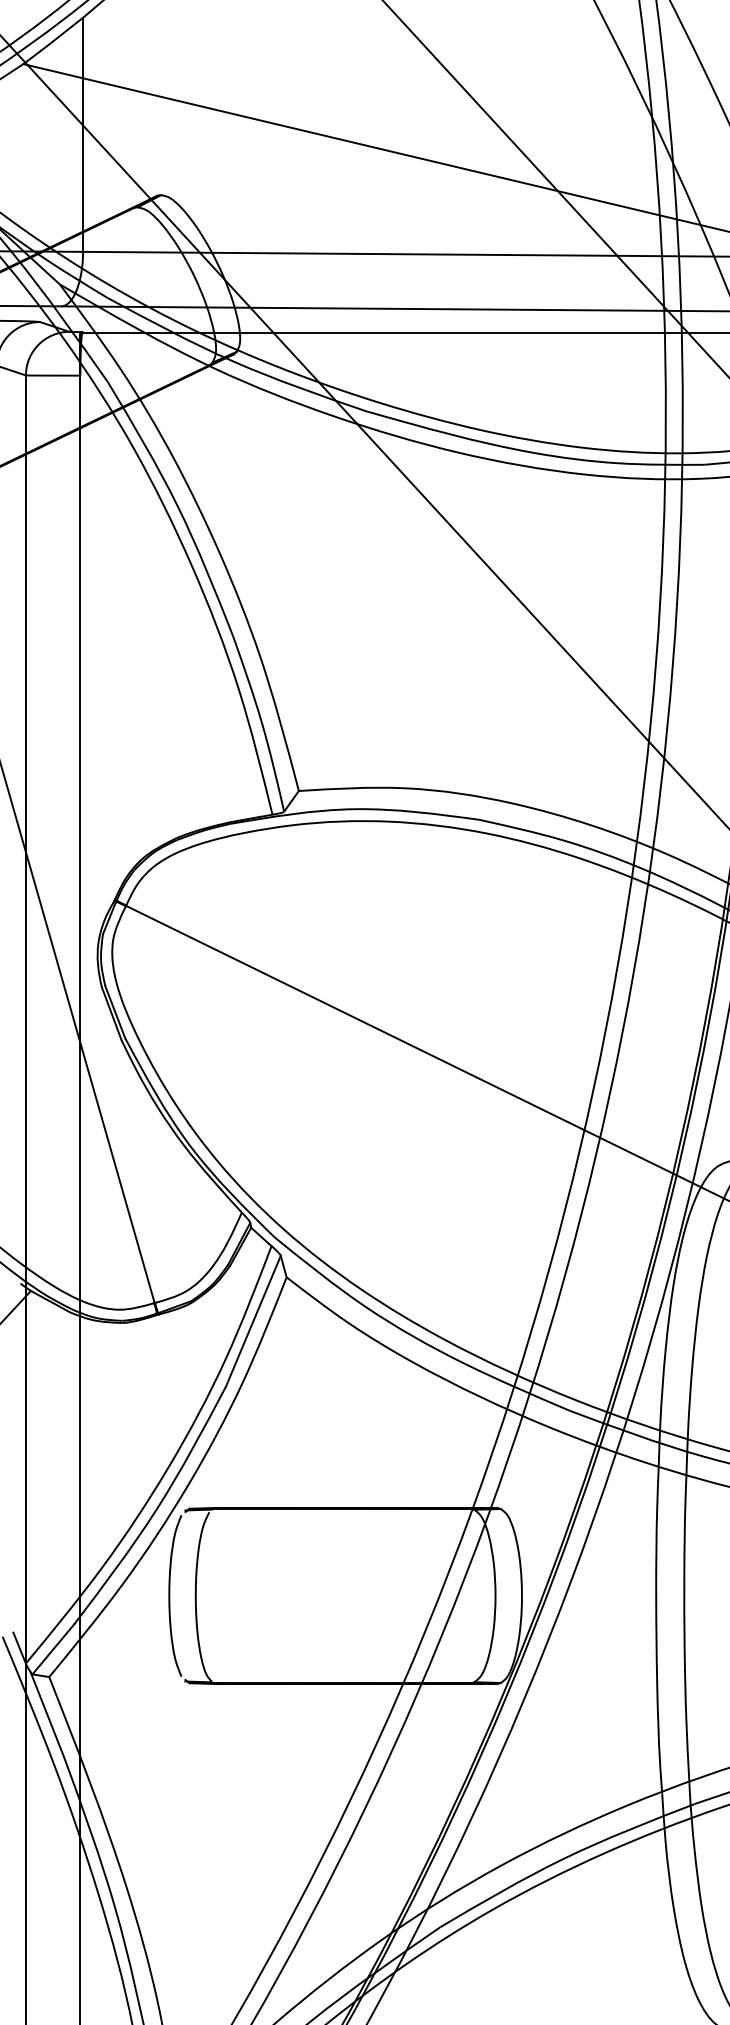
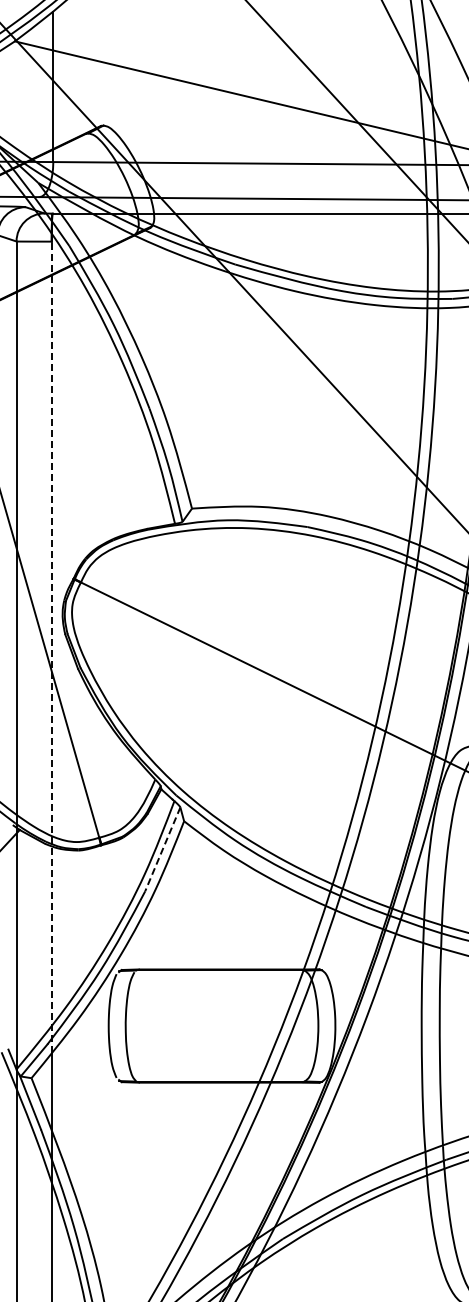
line: (80, 1007) -> (51, 647), solid -> dashed
line: (252, 1321) -> (162, 849), solid -> dashed

